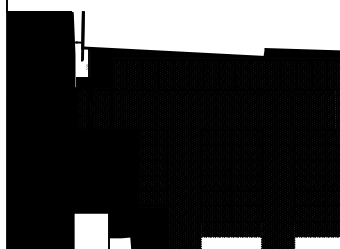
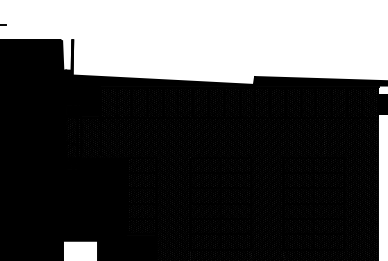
fill: (82, 65) -> (71, 93), added

